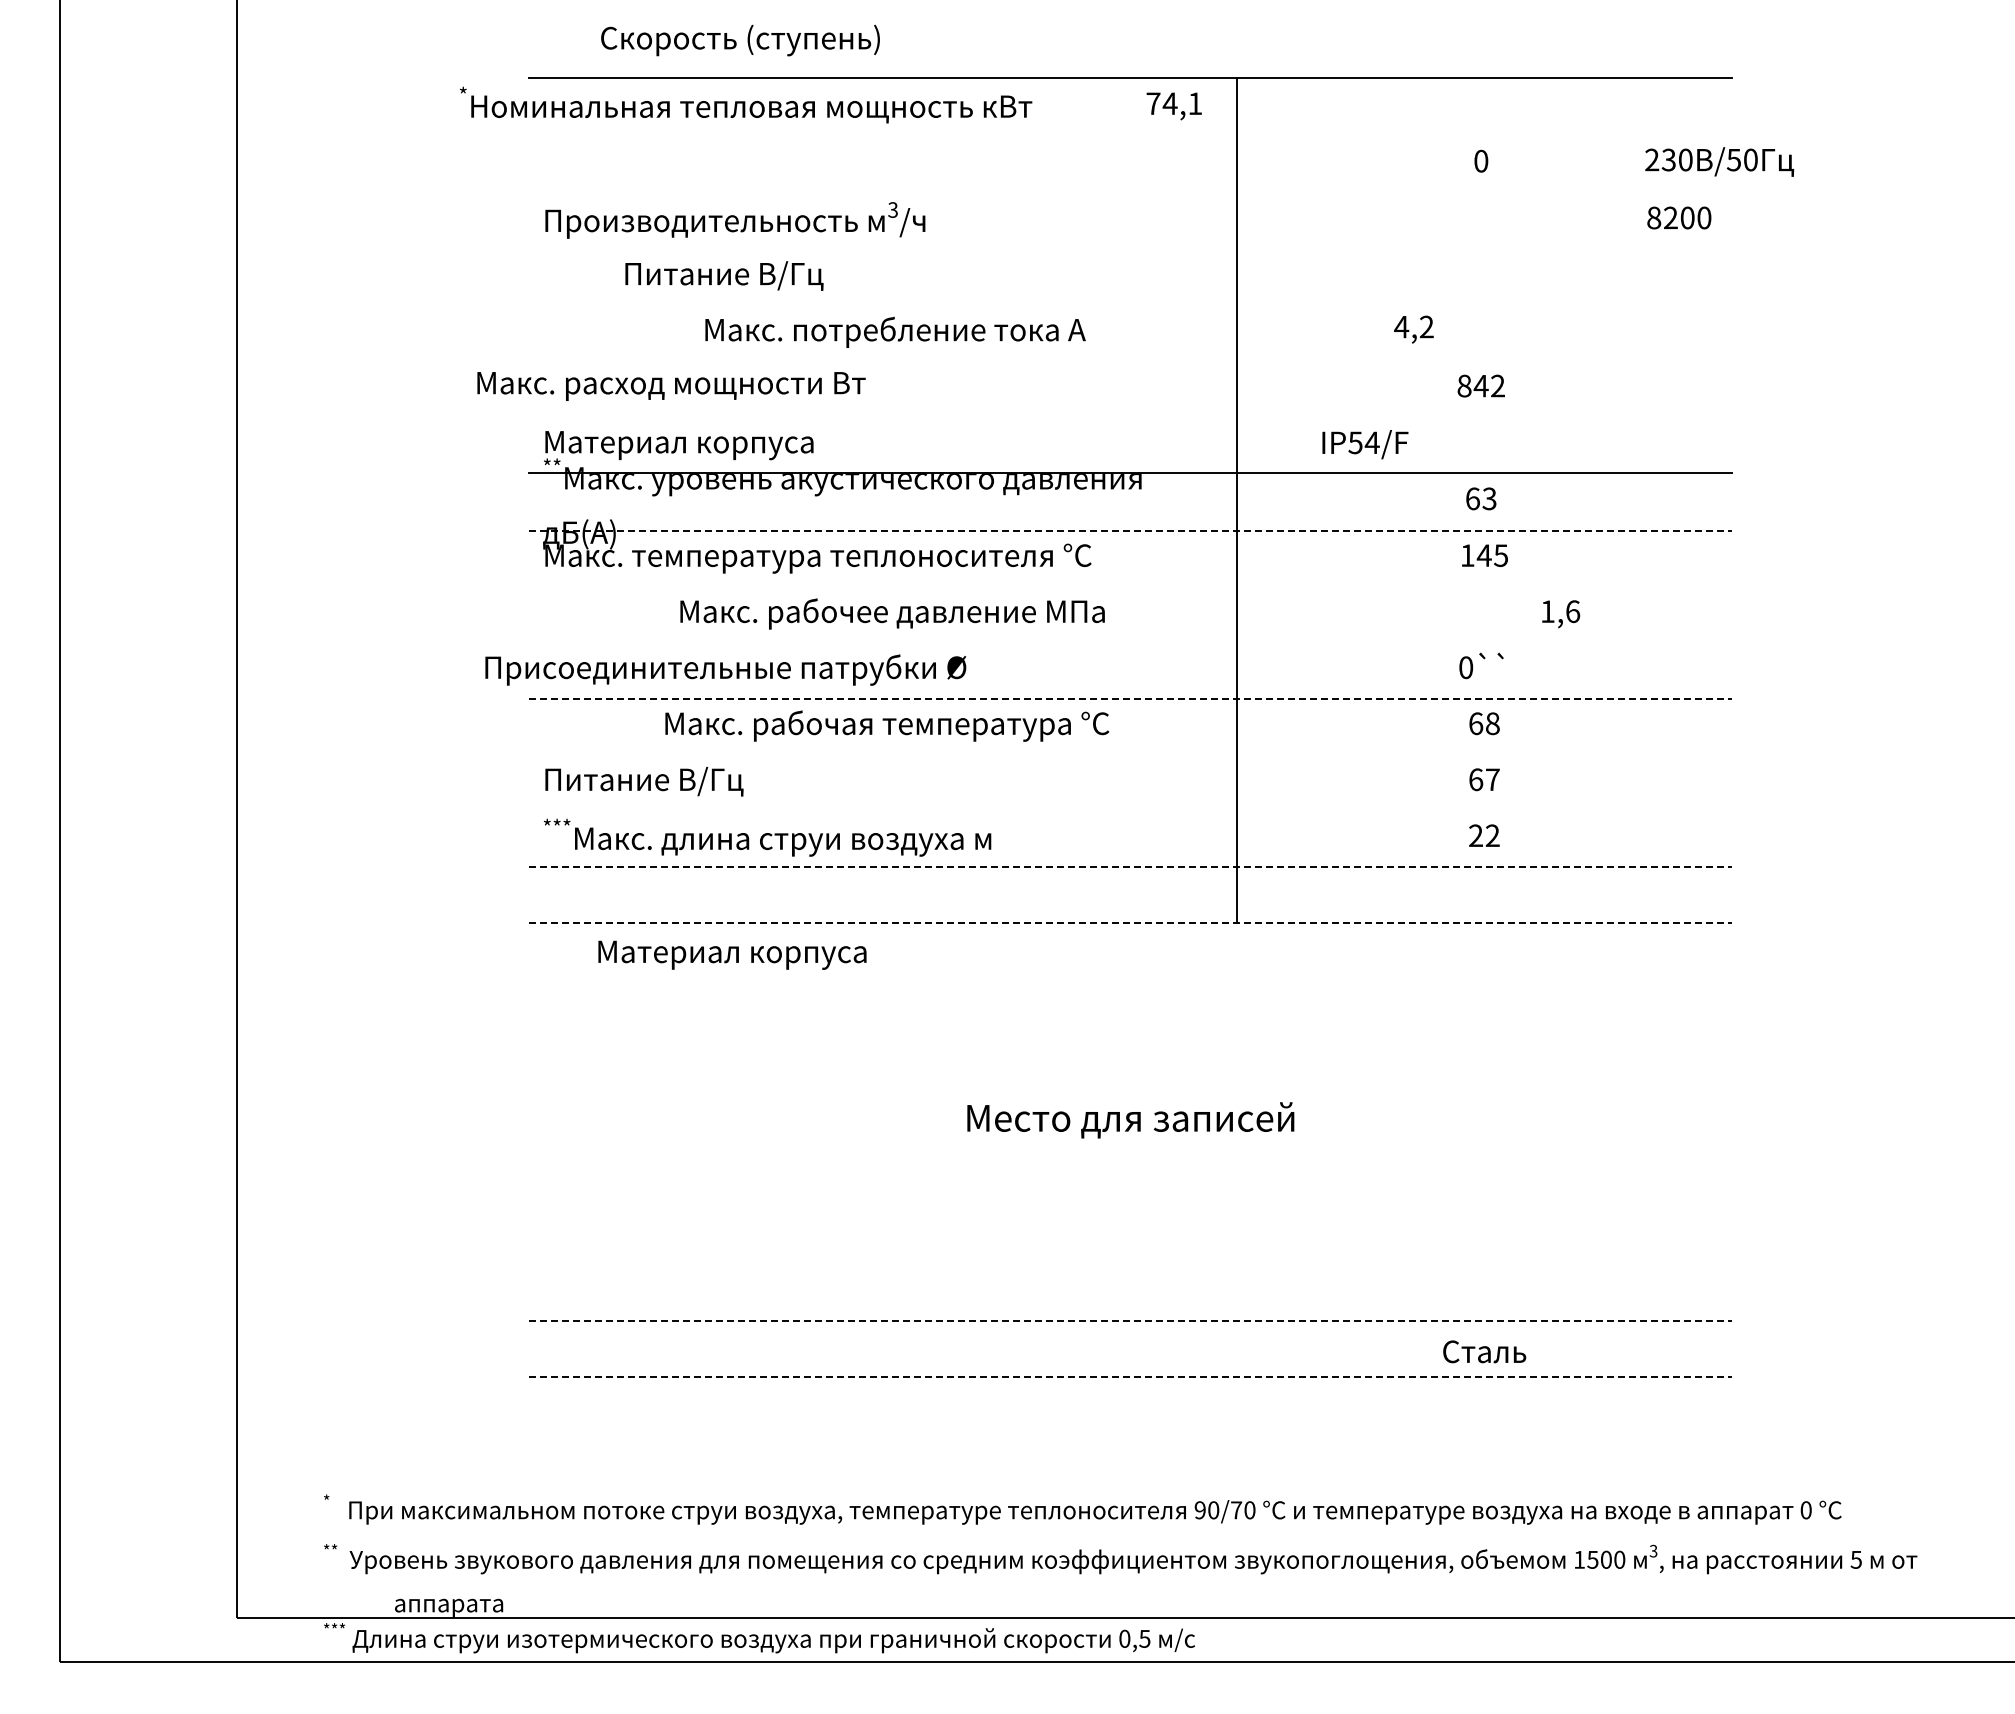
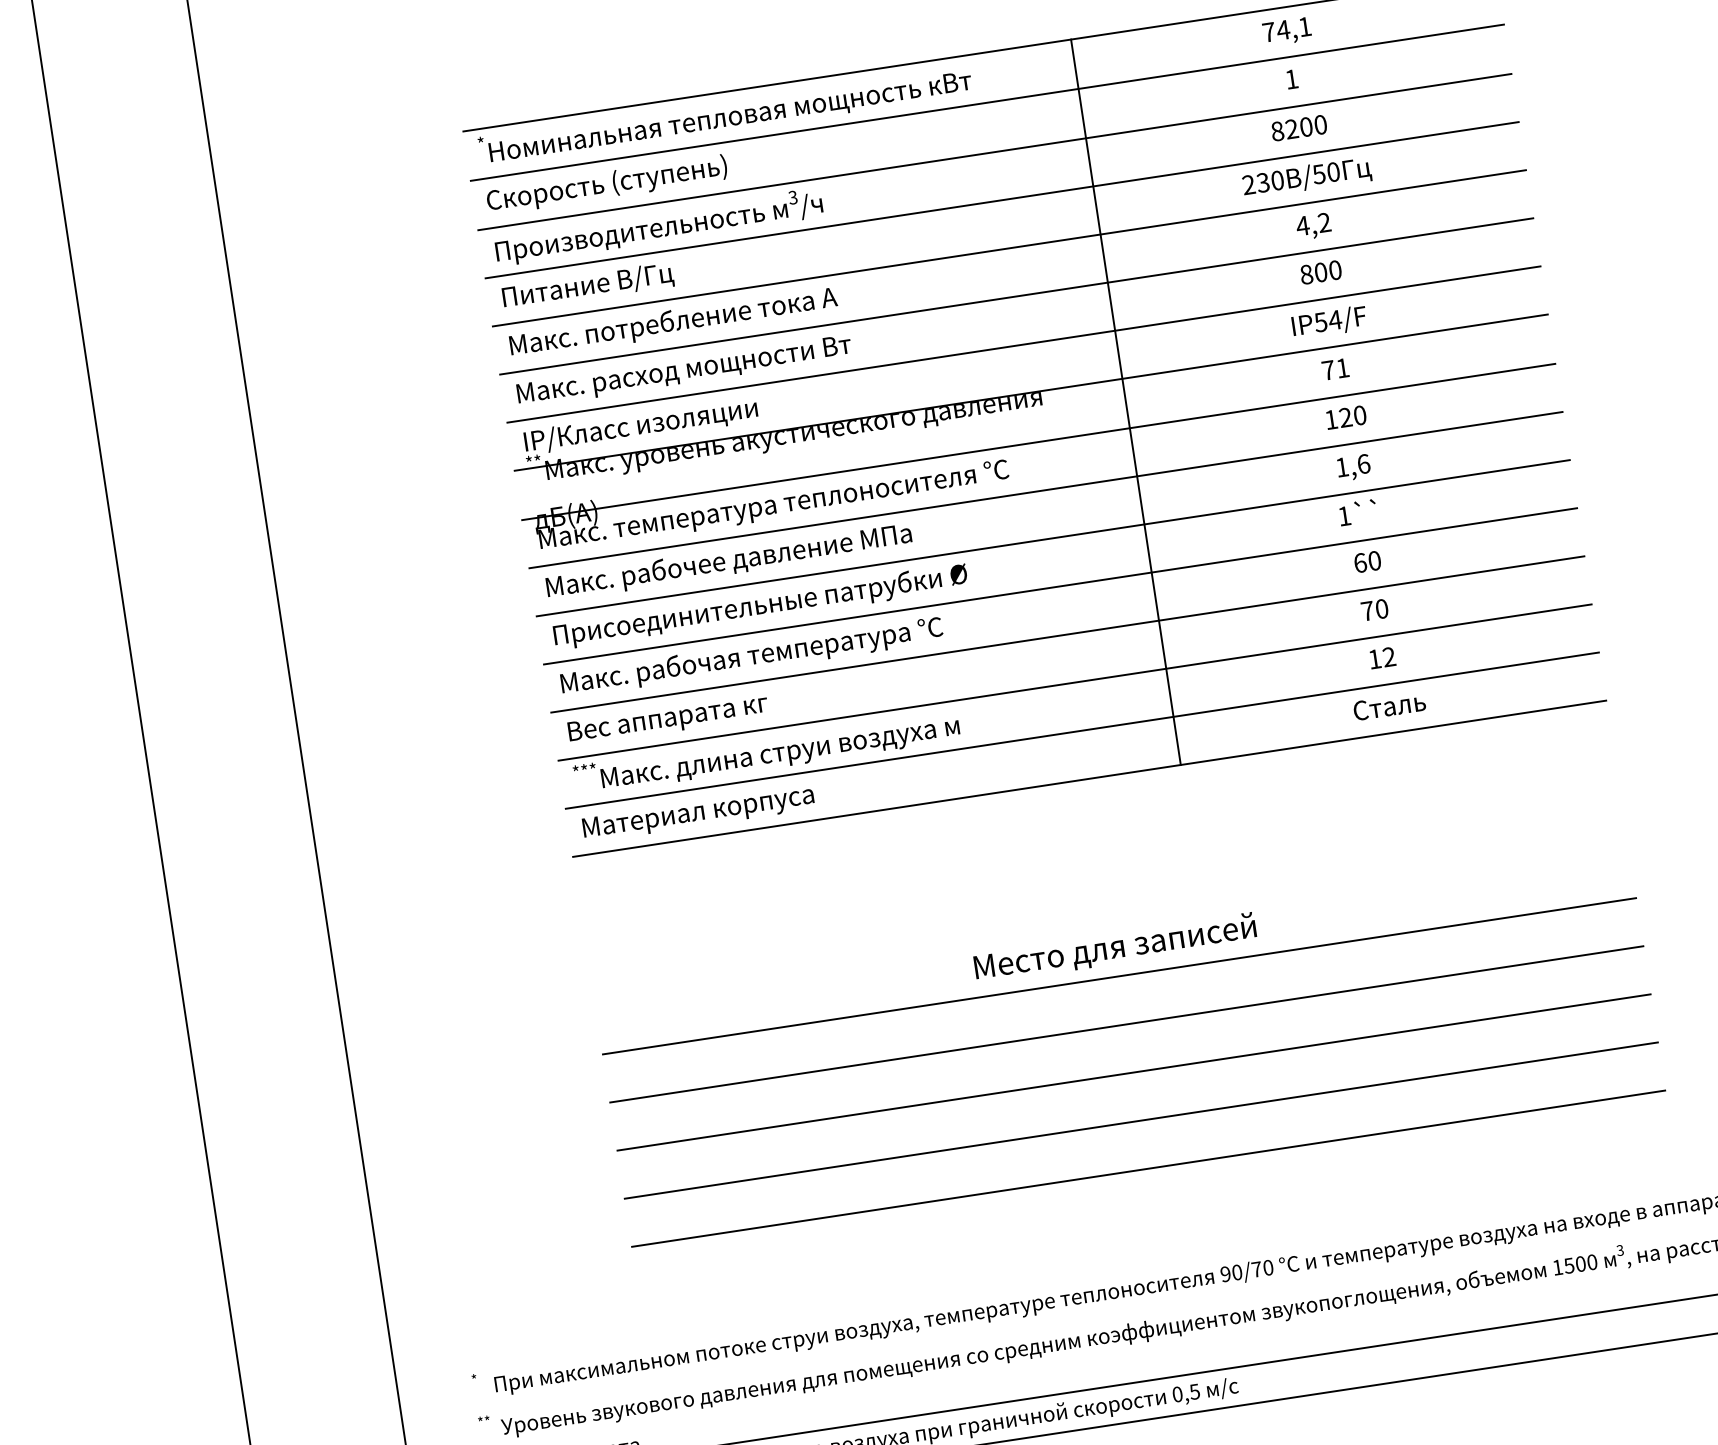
text: (740, 40) -> (607, 184), moved
text: (746, 104) -> (725, 115), moved
text: (1173, 106) -> (1286, 32), moved
line: (1130, 135) -> (987, 102), added
text: (1481, 160) -> (1291, 78), 0 -> 1
text: (1719, 161) -> (1306, 177), moved
line: (1130, 192) -> (994, 151), added
text: (1679, 217) -> (1299, 127), moved
line: (1130, 248) -> (1001, 199), added
text: (724, 275) -> (588, 286), moved
line: (1130, 304) -> (1009, 247), added
text: (1413, 329) -> (1313, 226), moved
text: (895, 331) -> (673, 322), moved
line: (1130, 360) -> (1016, 296), added
text: (1488, 385) -> (1327, 271), 842 -> 800
text: (671, 386) -> (684, 371), moved
line: (1130, 417) -> (1023, 344), added
text: (681, 444) -> (641, 426), Материал корпуса -> IP/Класс изоляции
text: (1365, 444) -> (1329, 322), moved
text: (1481, 498) -> (1335, 368), 63 -> 71
line: (1130, 530) -> (1038, 442), dashed -> solid
text: (1492, 555) -> (1352, 416), 145 -> 120
line: (1130, 586) -> (1045, 490), added
text: (892, 613) -> (729, 561), moved
text: (1561, 614) -> (1354, 468), moved
line: (1130, 642) -> (1053, 538), added
text: (1466, 667) -> (1344, 516), 0`` -> 1``
text: (725, 669) -> (760, 606), moved
line: (1130, 698) -> (1060, 586), dashed -> solid
text: (1492, 723) -> (1374, 560), 68 -> 60
text: (887, 725) -> (752, 656), moved
line: (1130, 754) -> (1067, 634), added
text: (1484, 779) -> (1374, 609), 67 -> 70
text: (662, 781) -> (669, 718), Питание В/Гц -> Вес аппарата кг
line: (1130, 810) -> (1074, 682), added
text: (1475, 835) -> (1374, 659), 22 -> 12
line: (1130, 866) -> (1082, 730), dashed -> solid
line: (1130, 922) -> (1089, 778), dashed -> solid
text: (732, 954) -> (698, 813), moved
line: (1130, 1152) -> (1119, 976), added
line: (1130, 1208) -> (1126, 1024), added
line: (1130, 1264) -> (1133, 1072), added
line: (1130, 1320) -> (1141, 1120), dashed -> solid
text: (1484, 1351) -> (1389, 706), moved
line: (1130, 1376) -> (1148, 1168), dashed -> solid

